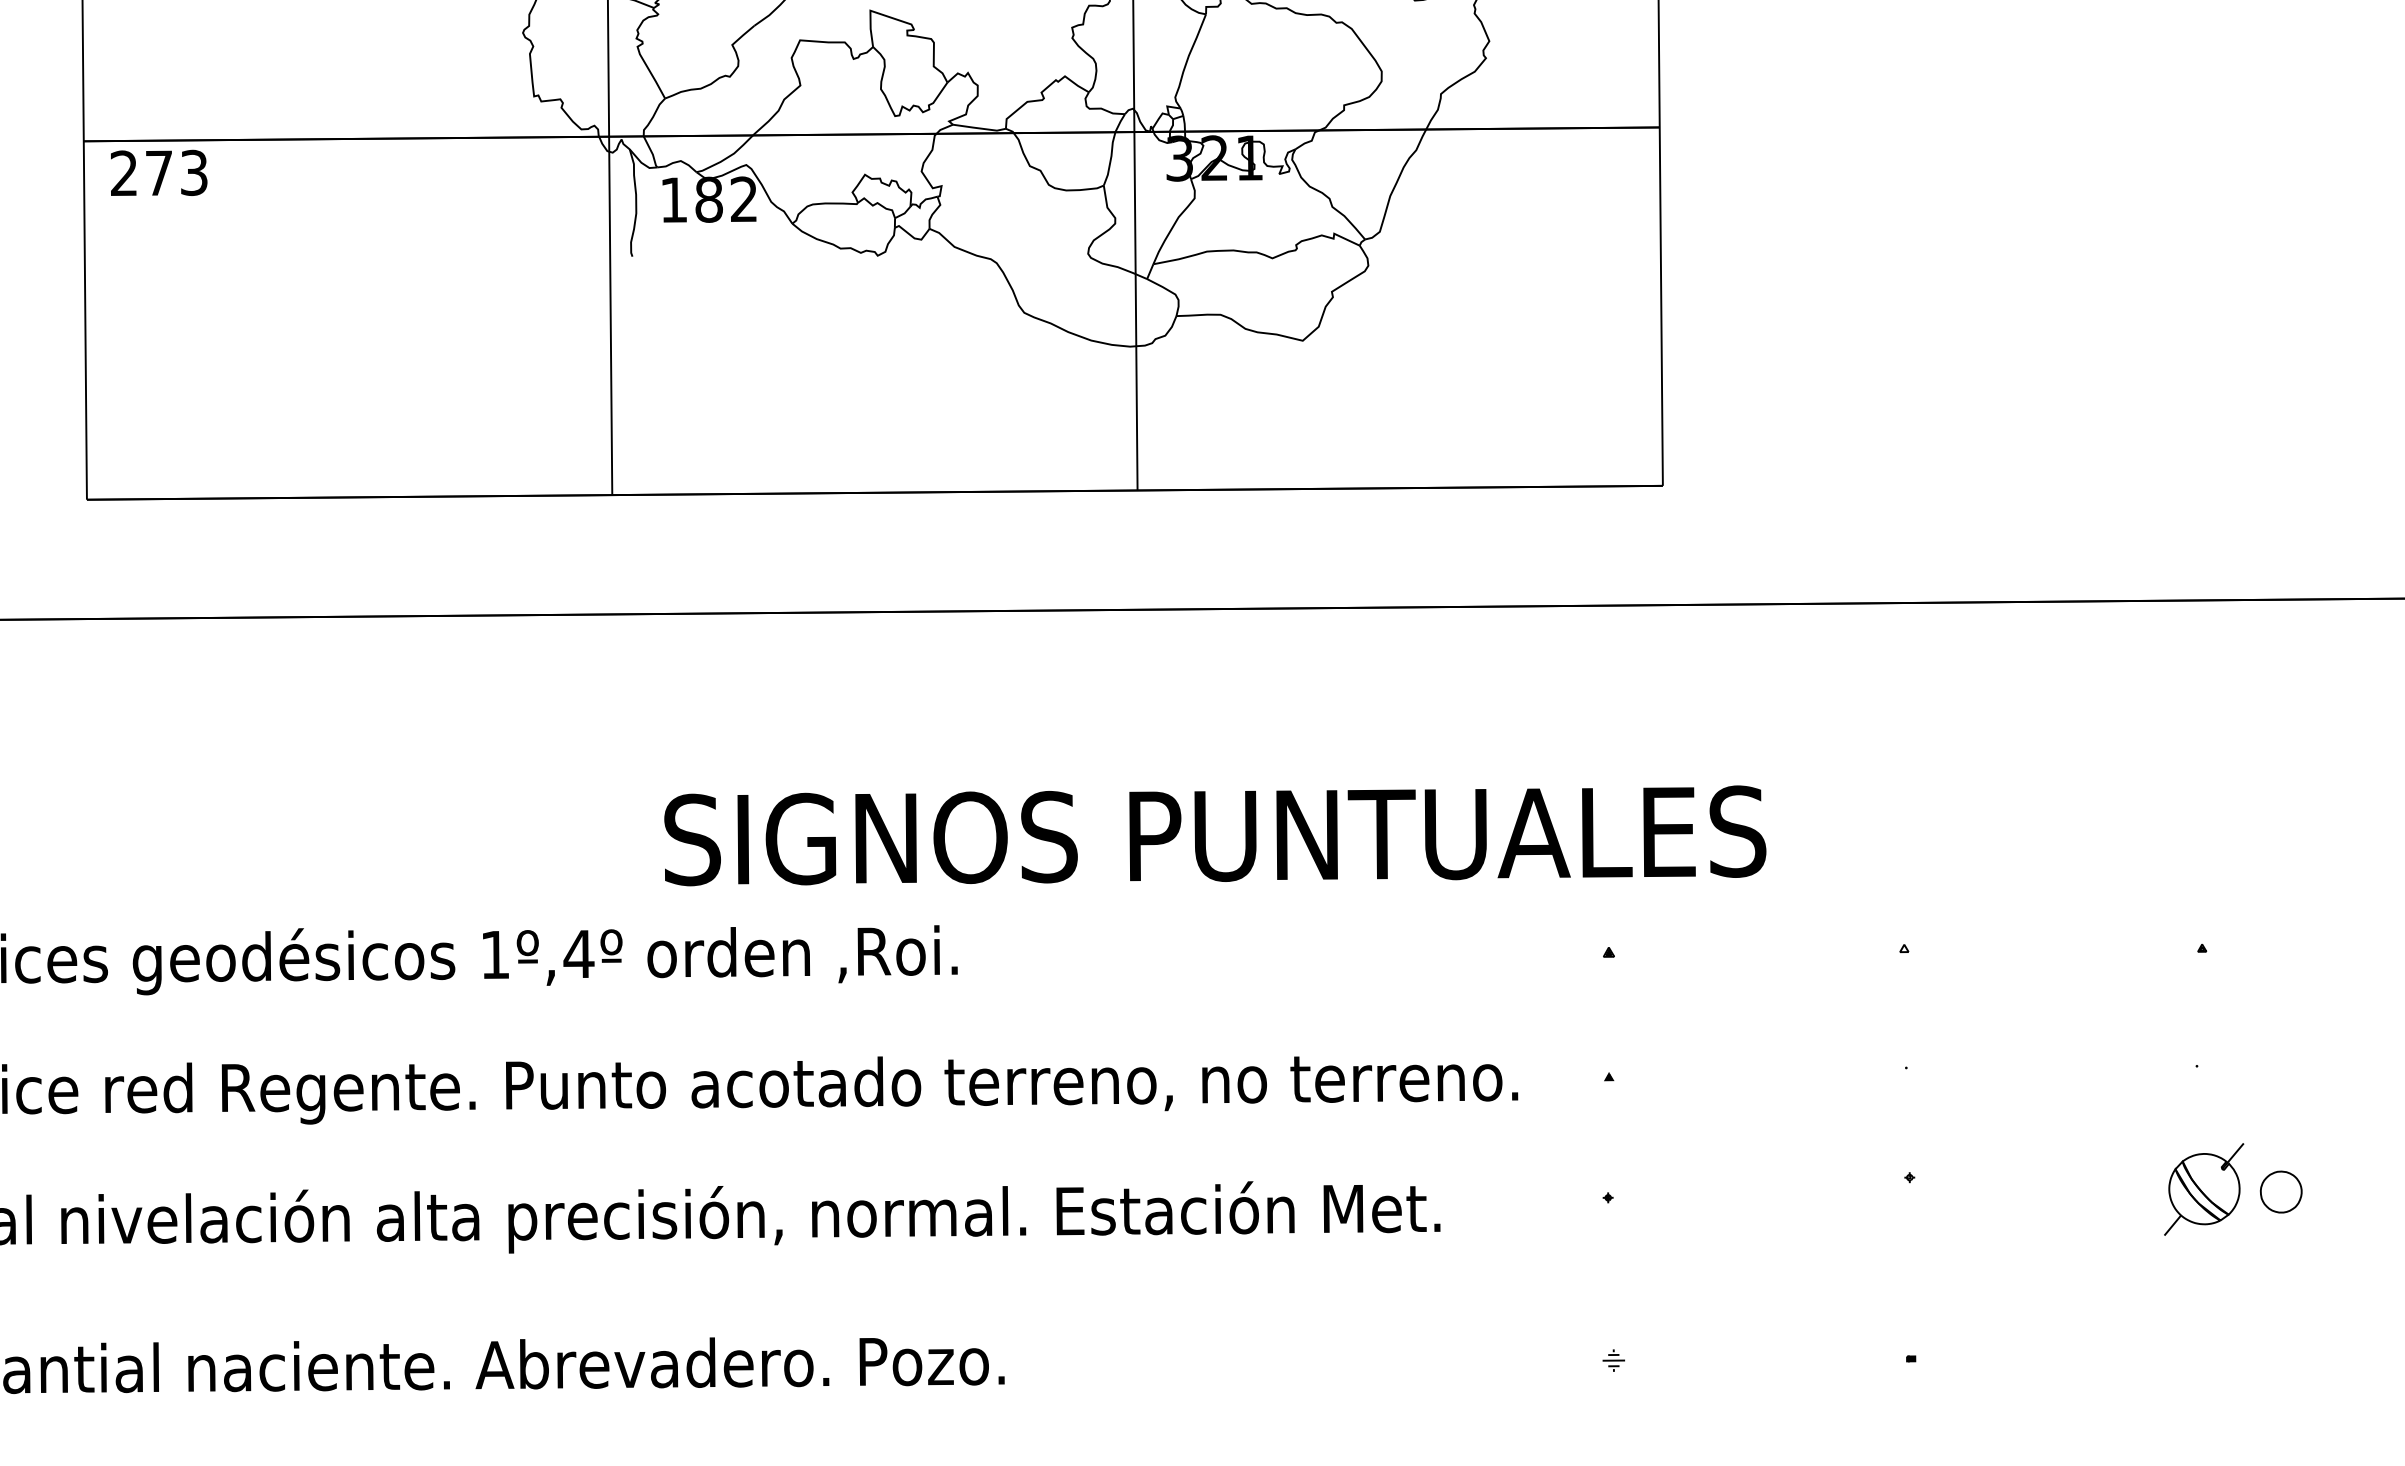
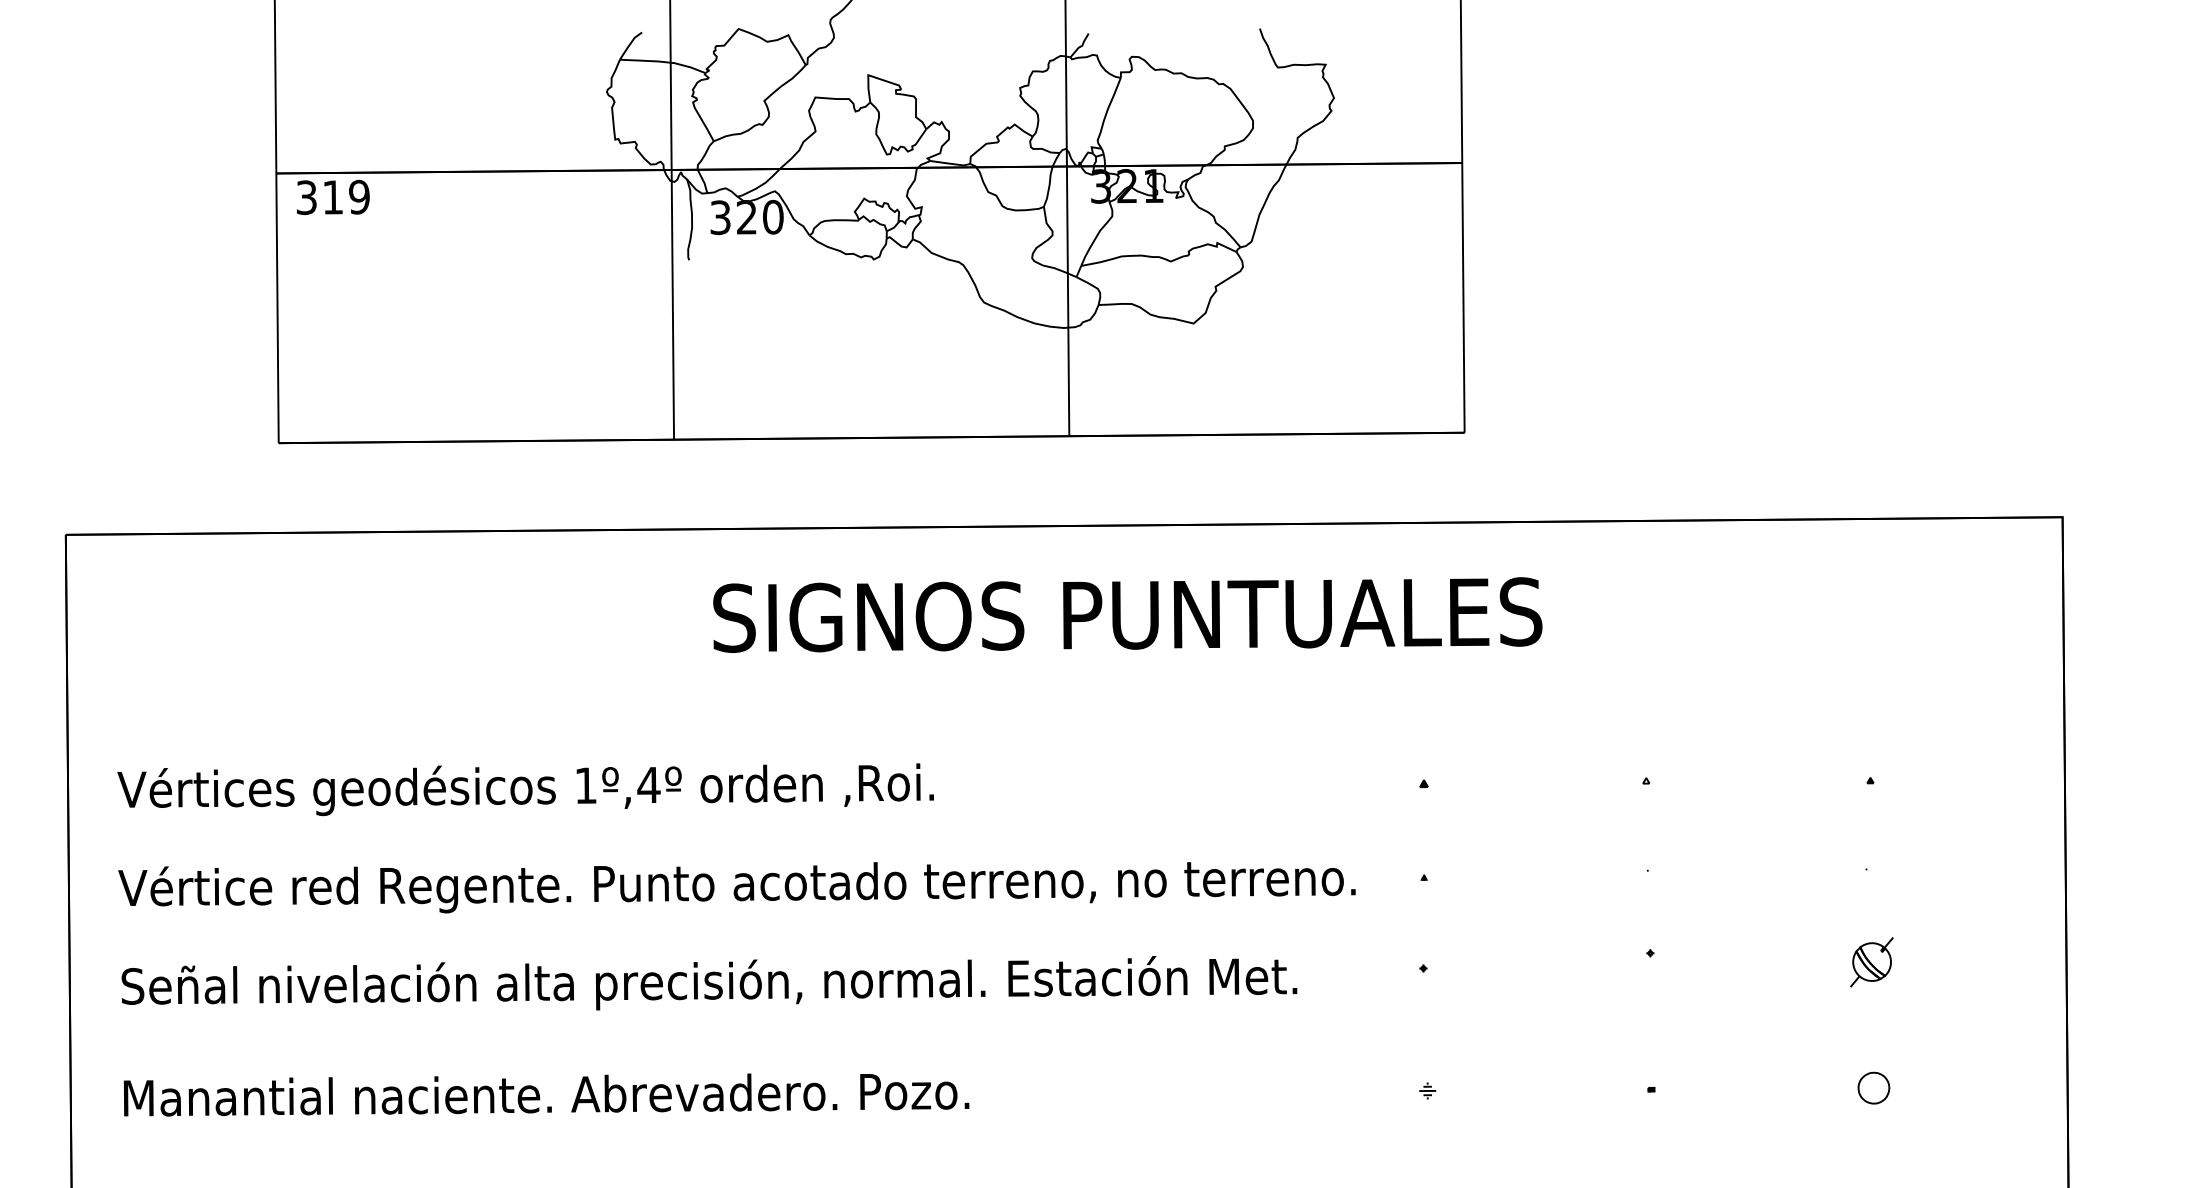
text: (158, 173) -> (332, 197), 273 -> 319
text: (708, 199) -> (746, 217), 182 -> 320
text: (1214, 835) -> (1127, 614), moved
part: (2203, 1189) -> (1871, 962), size x0.71
part: (2280, 1191) -> (1873, 1087), moved

